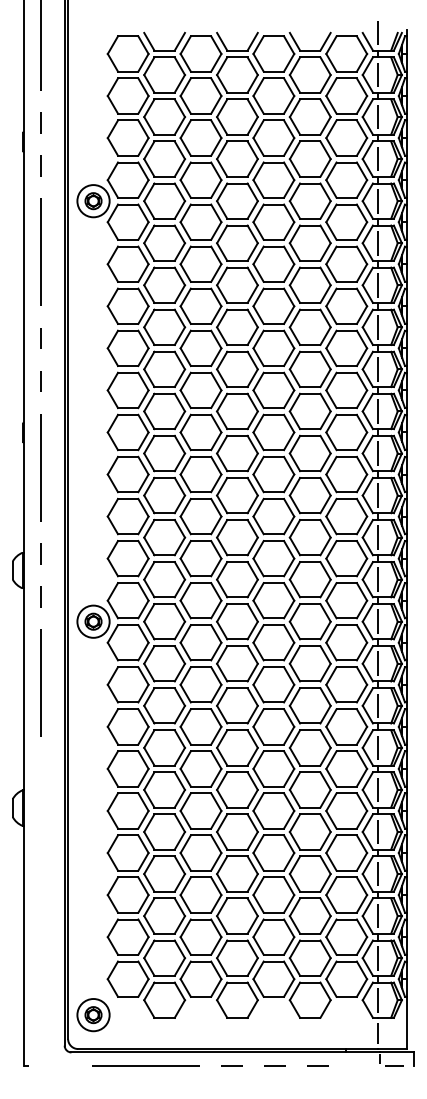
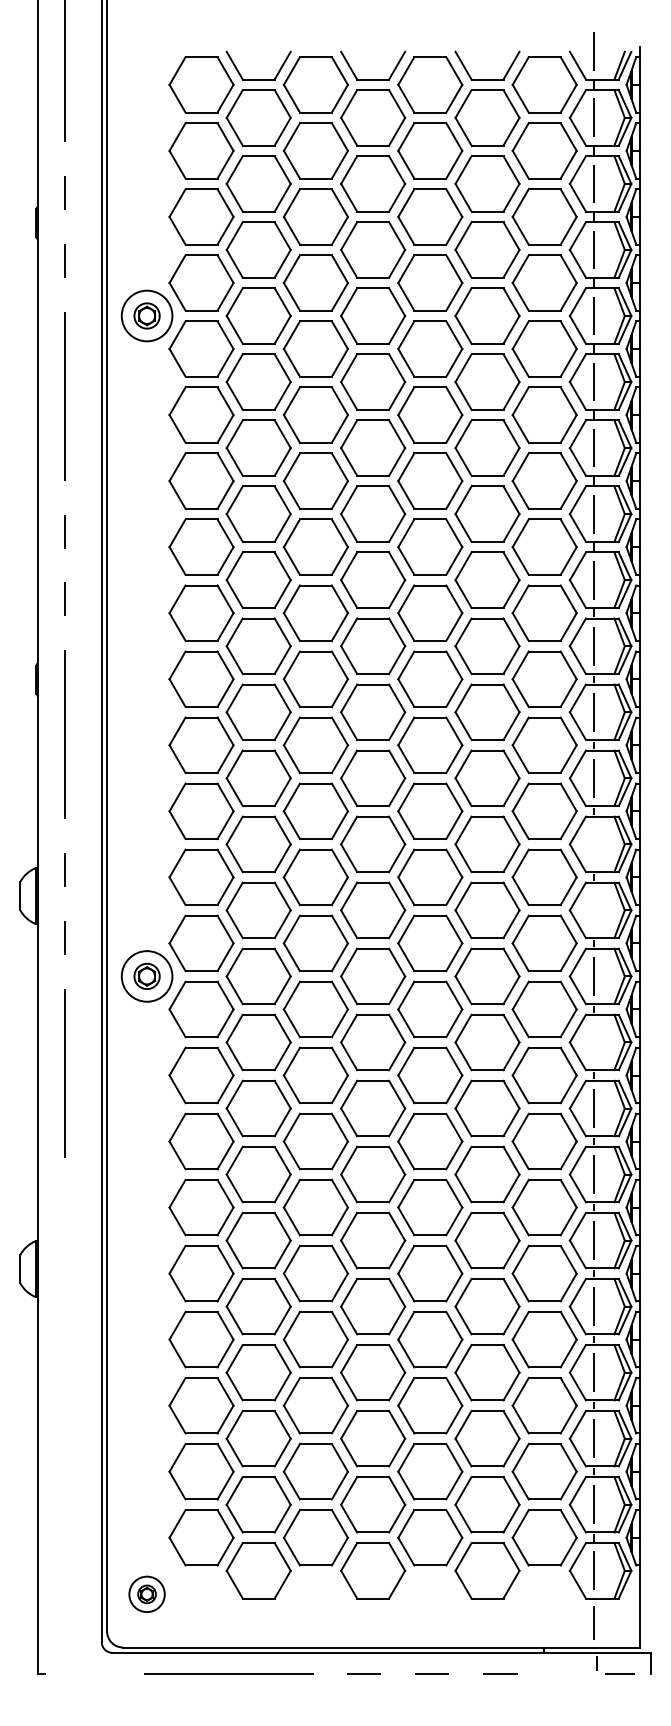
line: (378, 537) -> (594, 844), removed
line: (378, 579) -> (594, 910), removed
line: (378, 663) -> (594, 1042), removed
part: (93, 1015) -> (147, 1594), size x0.7

